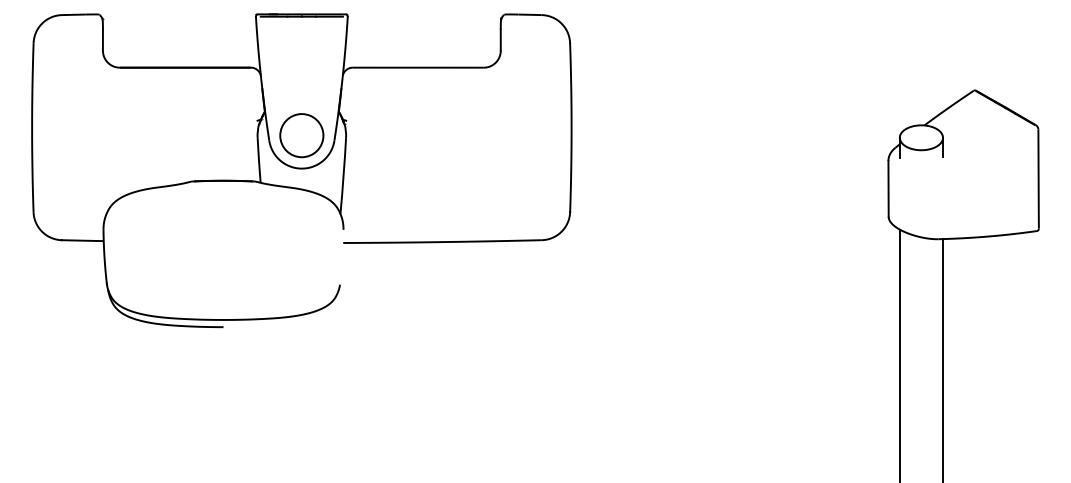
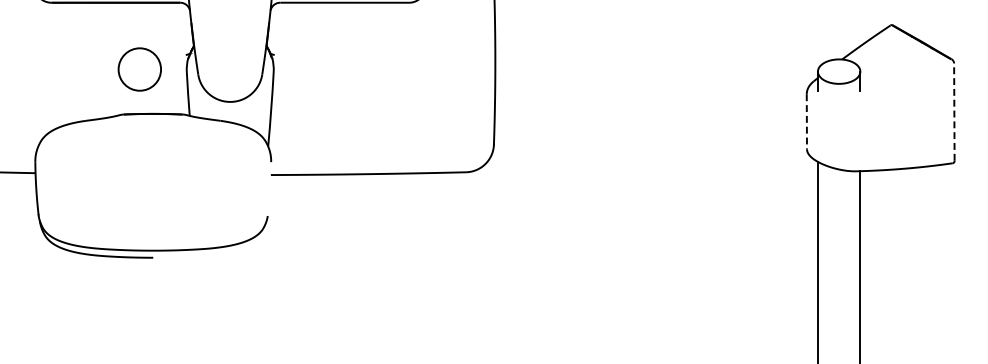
circle: (301, 135) -> (139, 69), moved
line: (1038, 179) -> (954, 112), solid -> dashed
line: (888, 188) -> (806, 121), solid -> dashed

